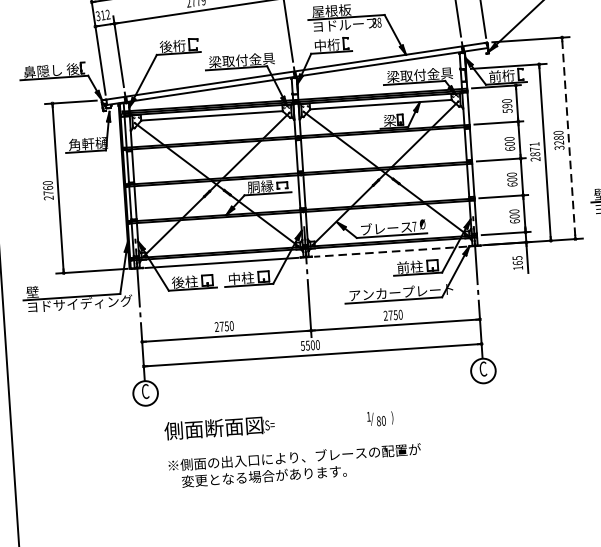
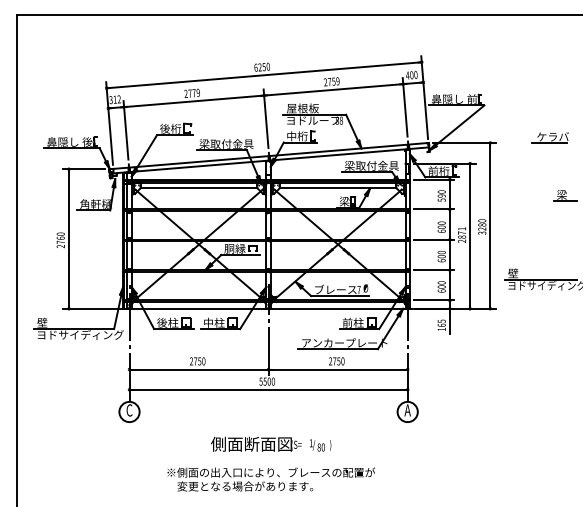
line: (568, 139) -> (490, 226), dashed -> solid
line: (391, 252) -> (338, 309), dashed -> solid
text: (483, 369) -> (407, 410), C -> A
text: (219, 426) -> (256, 443), moved
text: (295, 465) -> (271, 479), moved

